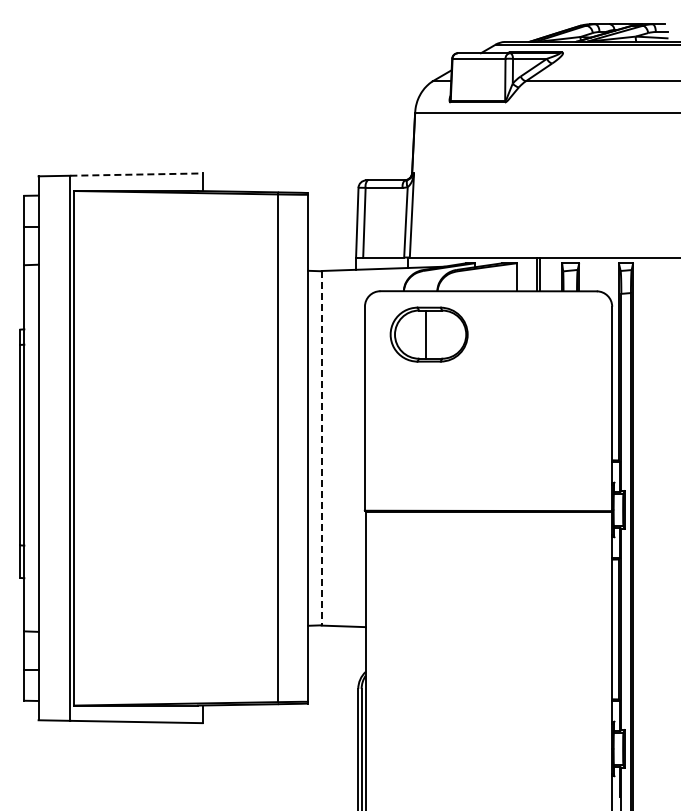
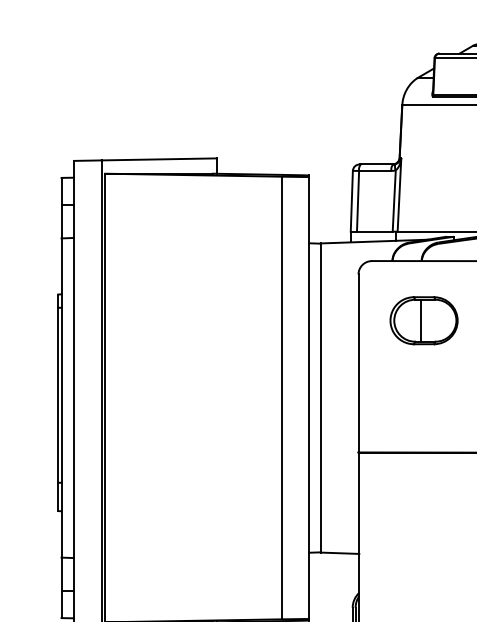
line: (136, 174) -> (159, 159), dashed -> solid
part: (428, 334) -> (423, 320), moved
line: (321, 448) -> (320, 398), dashed -> solid

